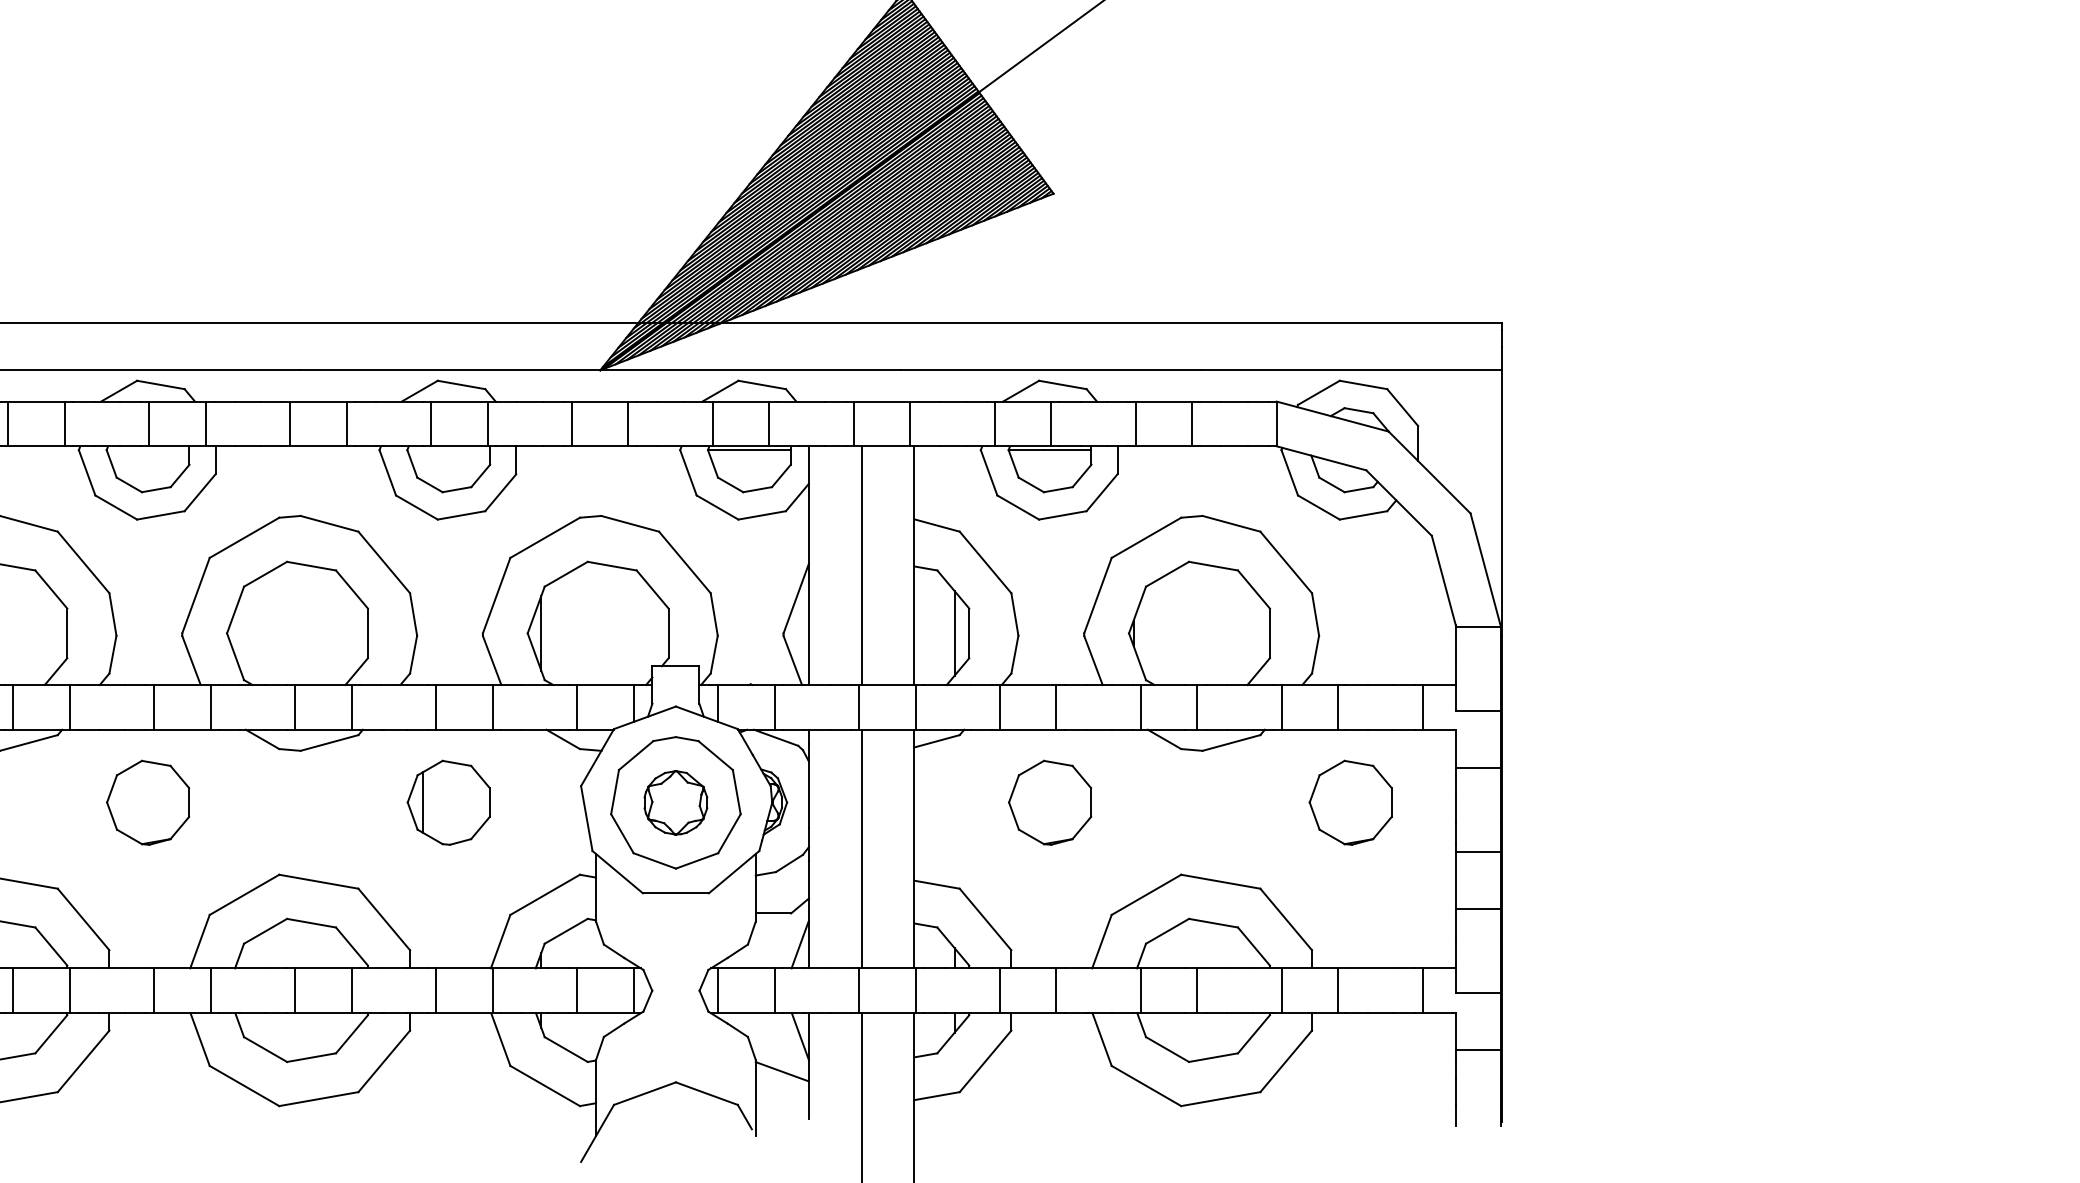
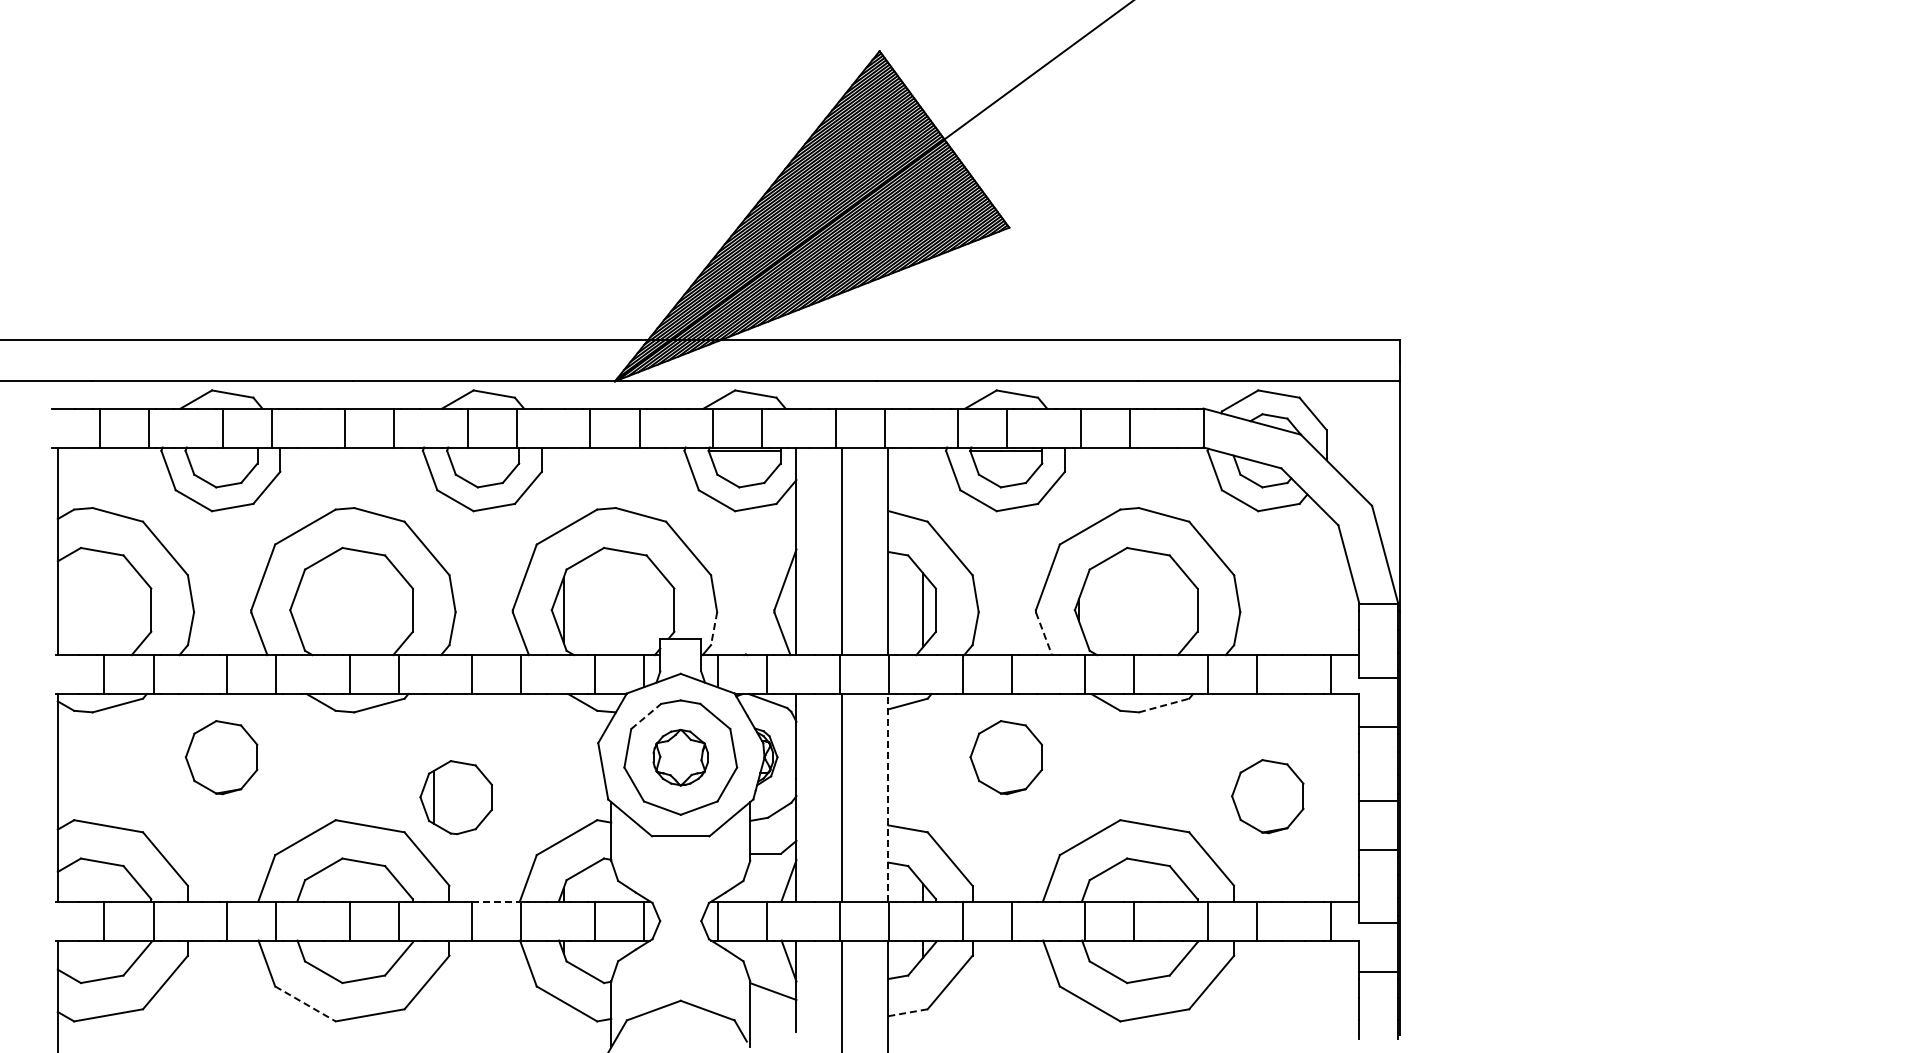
line: (714, 654) -> (714, 628), solid -> dashed
line: (1094, 660) -> (1044, 633), solid -> dashed
line: (1231, 742) -> (1164, 705), solid -> dashed
line: (636, 755) -> (646, 716), solid -> dashed
part: (448, 802) -> (455, 797), moved
part: (1350, 802) -> (1267, 796), moved
line: (914, 848) -> (888, 797), solid -> dashed
line: (464, 968) -> (496, 901), solid -> dashed
line: (244, 1085) -> (305, 1003), solid -> dashed
line: (936, 1095) -> (907, 1012), solid -> dashed

